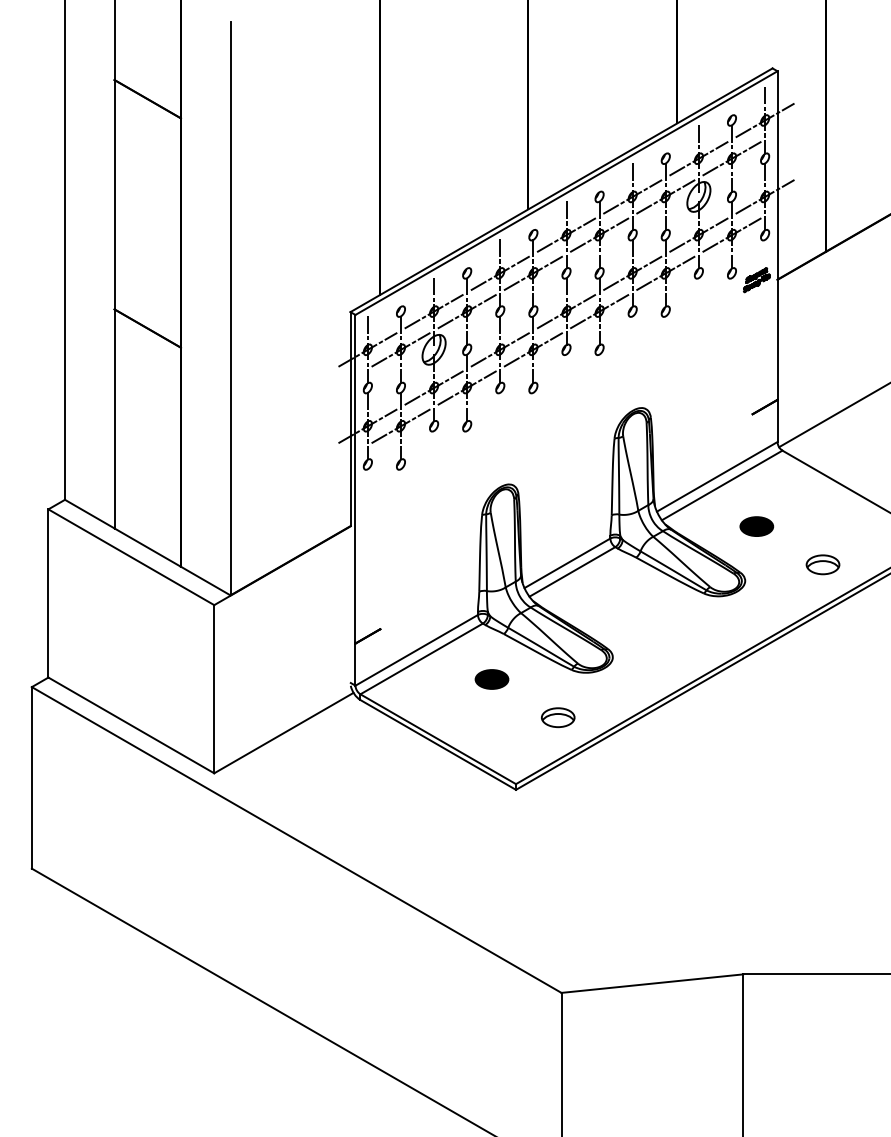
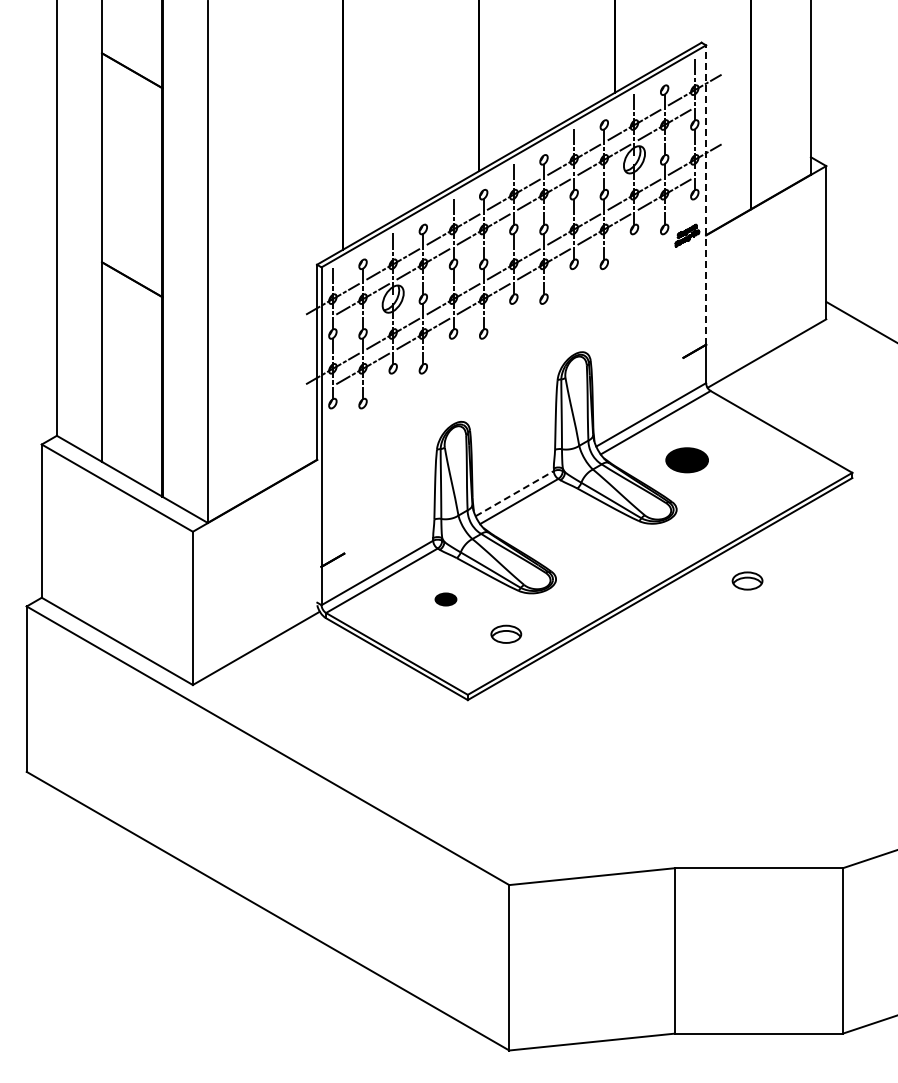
line: (777, 236) -> (706, 195), solid -> dashed
part: (757, 525) -> (687, 459), size x1.4
line: (568, 563) -> (515, 493), solid -> dashed
part: (822, 564) -> (747, 580), moved
part: (491, 679) -> (445, 599), size x0.7

